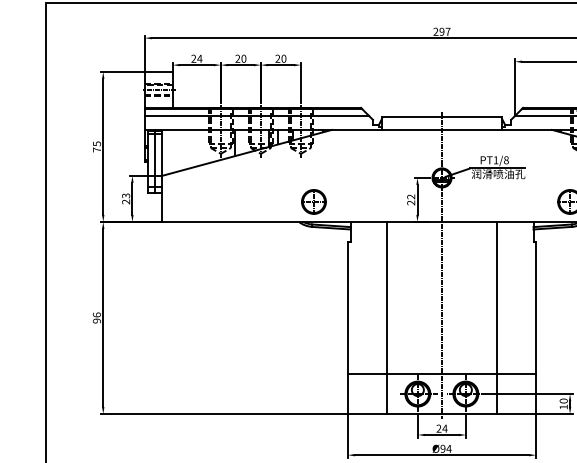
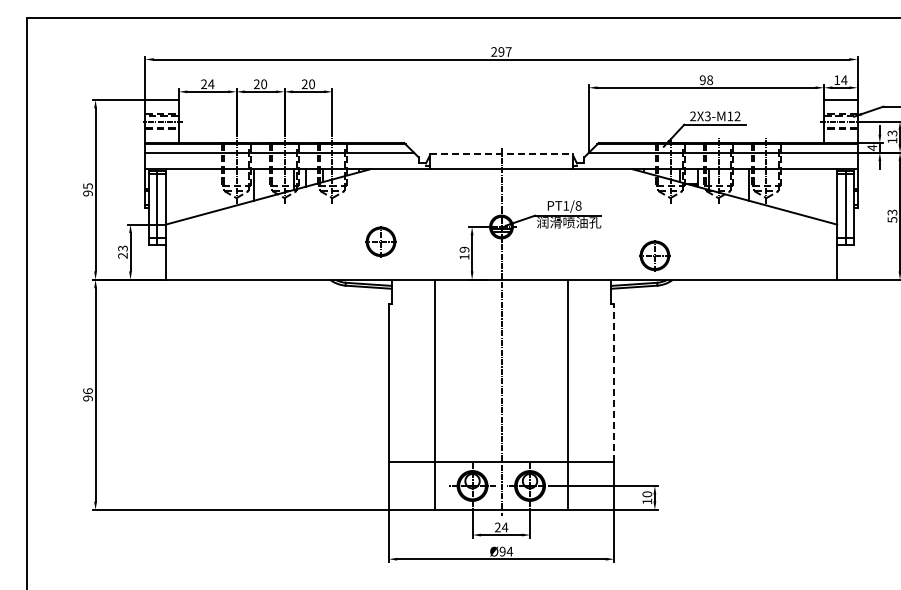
line: (442, 116) -> (501, 153), solid -> dashed
text: (96, 149) -> (87, 193), 75 -> 95
text: (411, 199) -> (464, 252), 22 -> 19
part: (313, 201) -> (380, 241), moved
line: (536, 307) -> (614, 382), solid -> dashed

